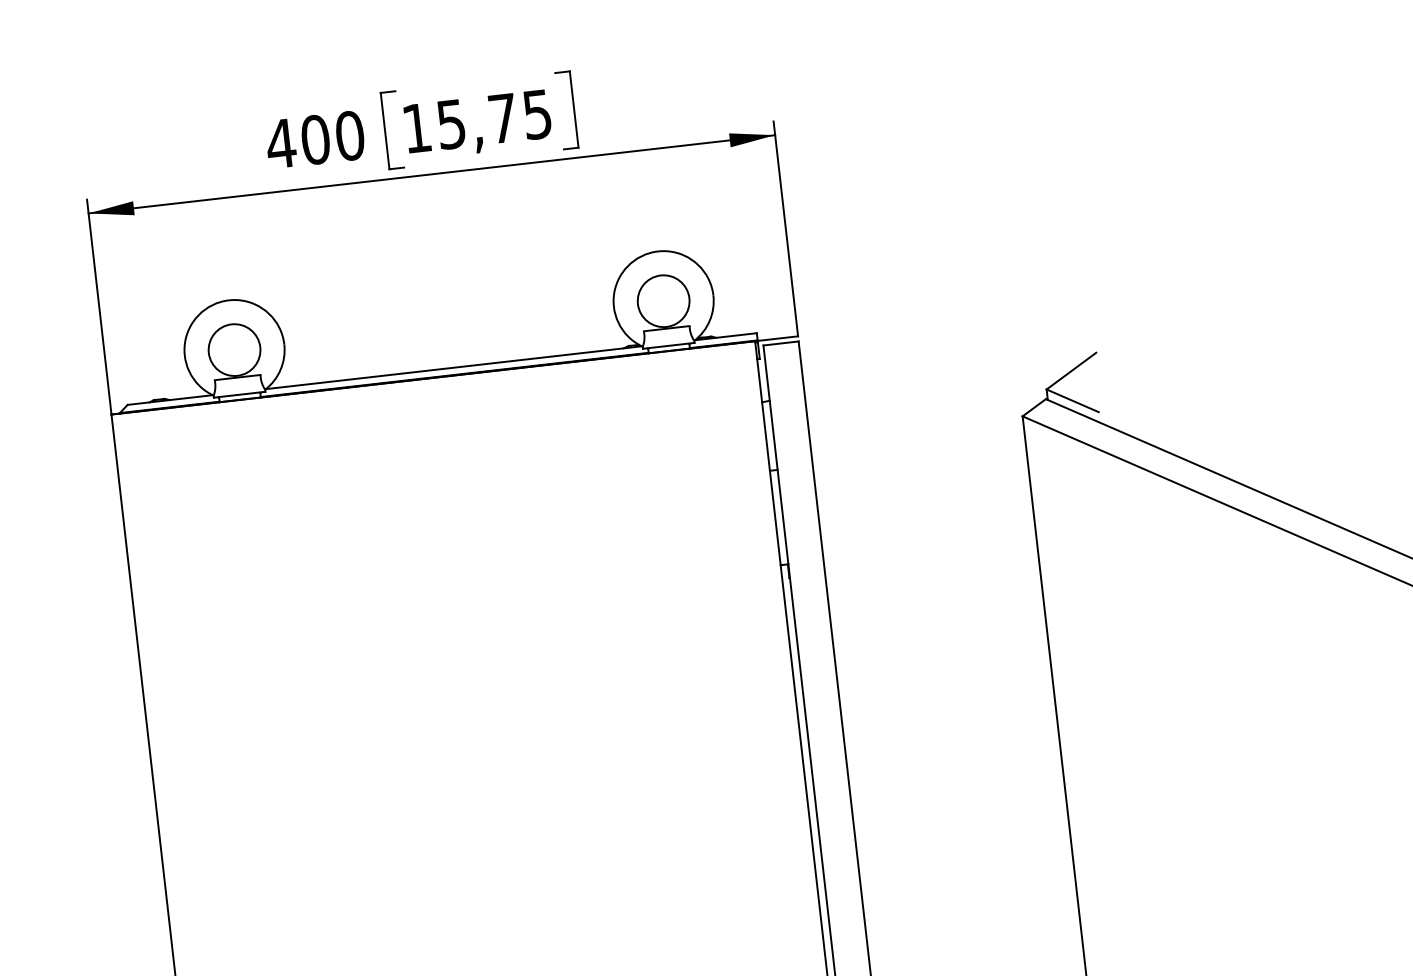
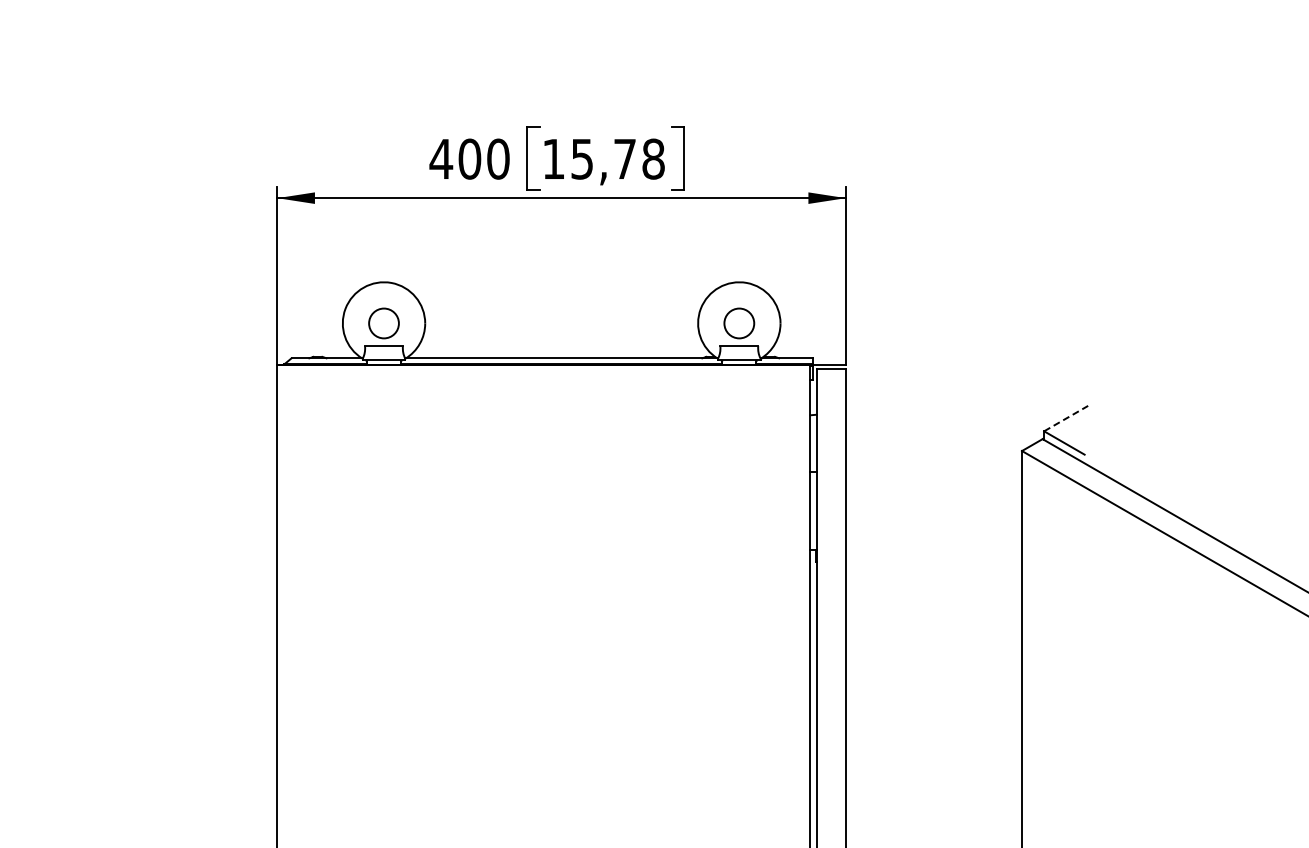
text: (537, 113) -> (653, 158), 15,75 -> 15,78
circle: (663, 301) -> (739, 323), size x0.7
circle: (233, 350) -> (383, 323), size x0.7
line: (1071, 370) -> (1066, 418), solid -> dashed

